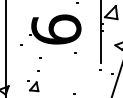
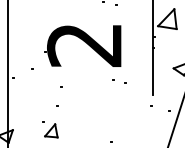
text: (56, 29) -> (84, 44), 6 -> 2

